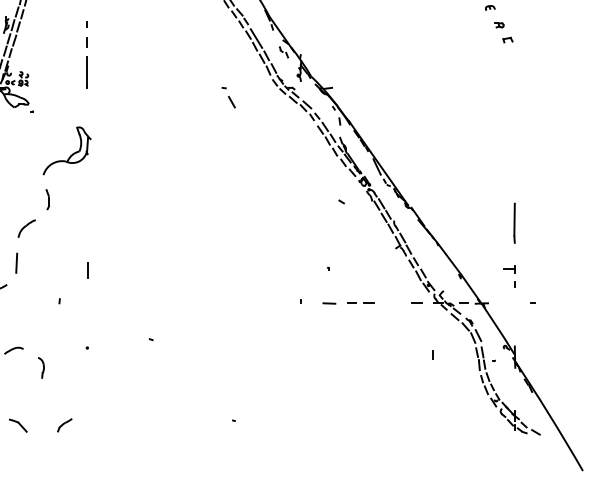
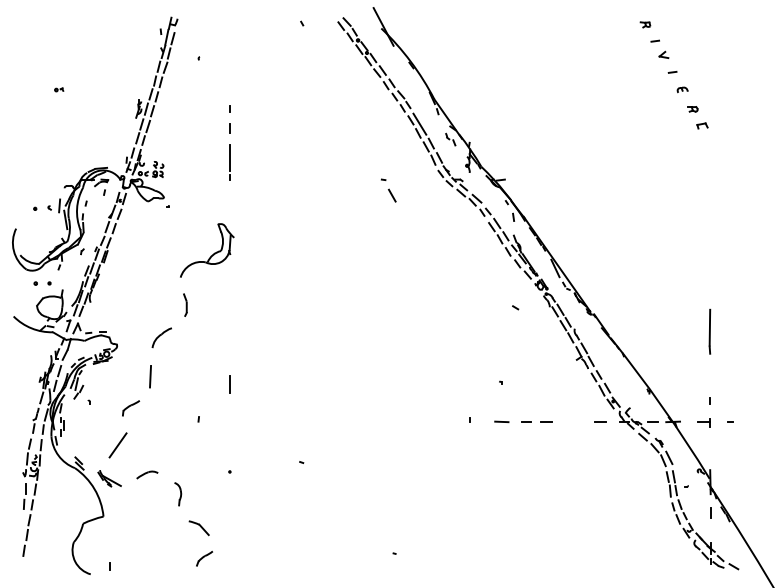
part: (508, 269) -> (703, 422), moved
line: (433, 354) -> (710, 512), moved
part: (17, 425) -> (198, 528), moved

